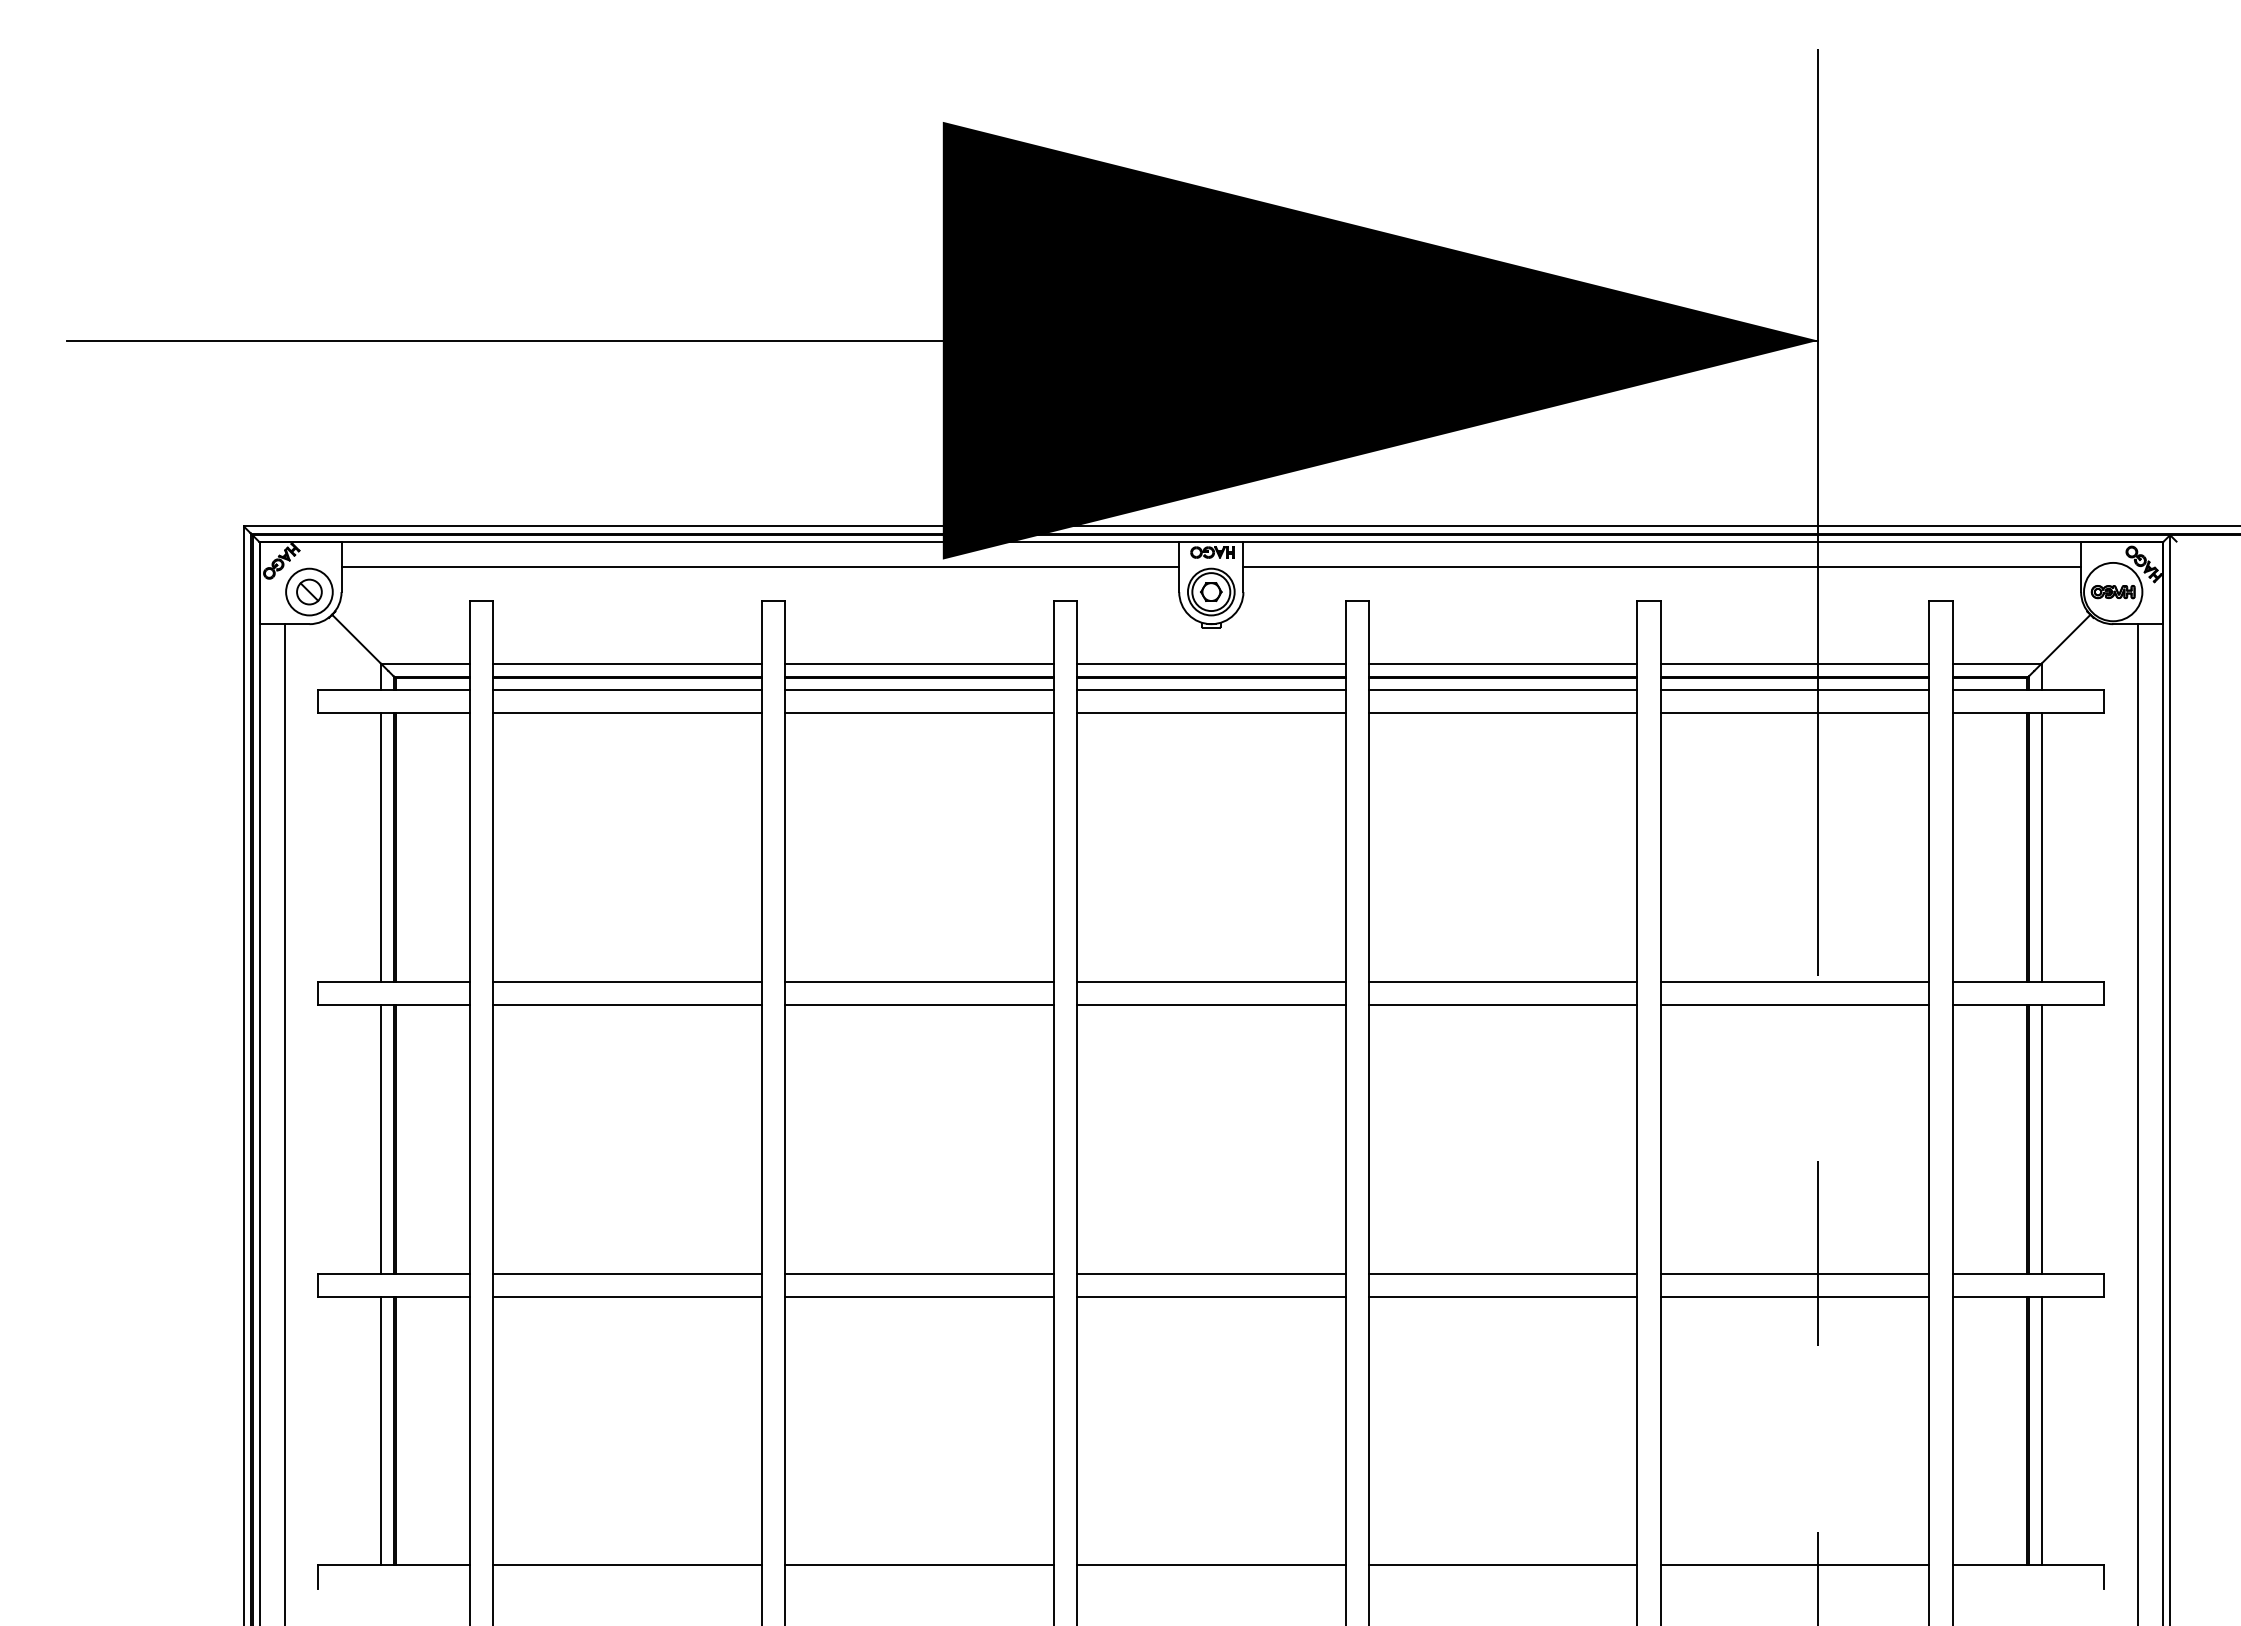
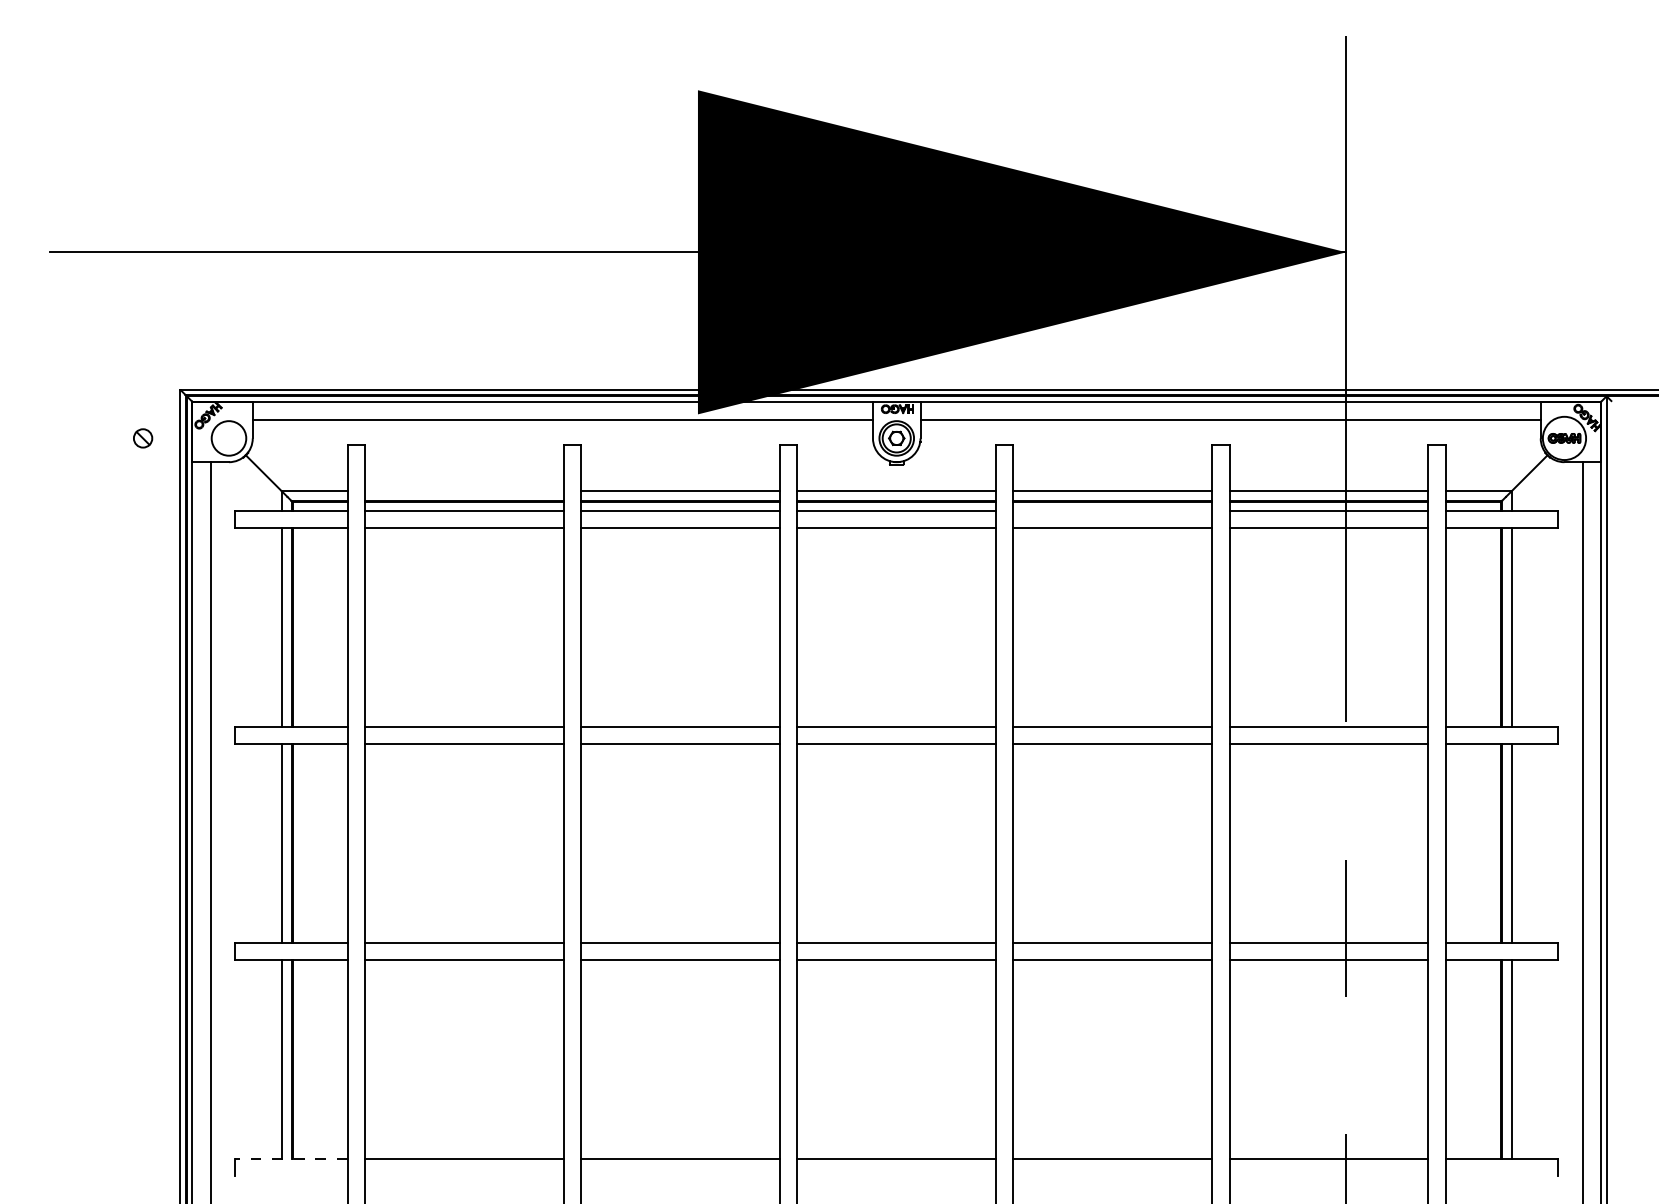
part: (309, 591) -> (143, 438), moved
line: (627, 663) -> (464, 491), removed
line: (1502, 689) -> (1112, 510), removed
line: (394, 1565) -> (291, 1159), solid -> dashed

